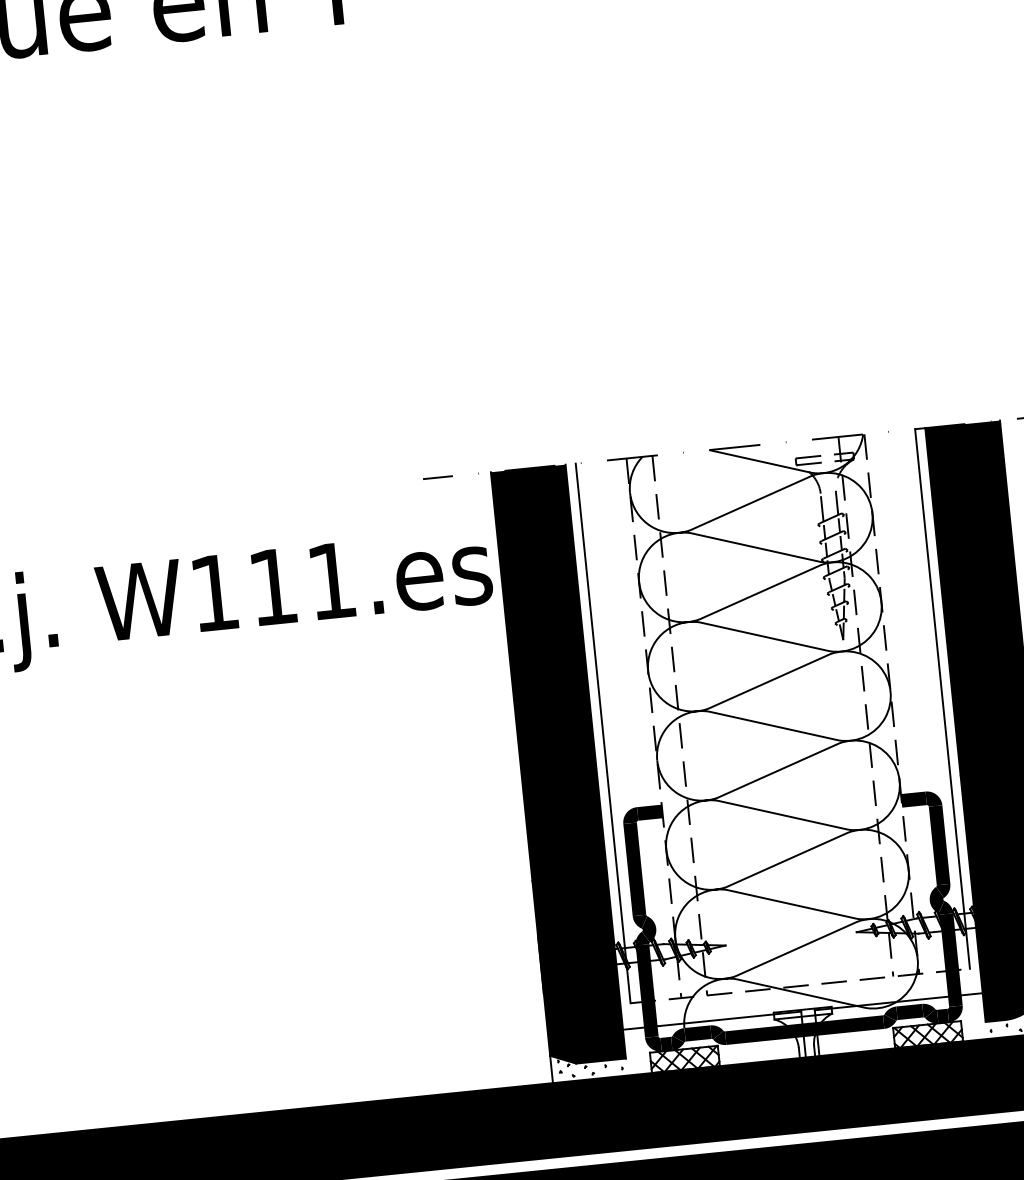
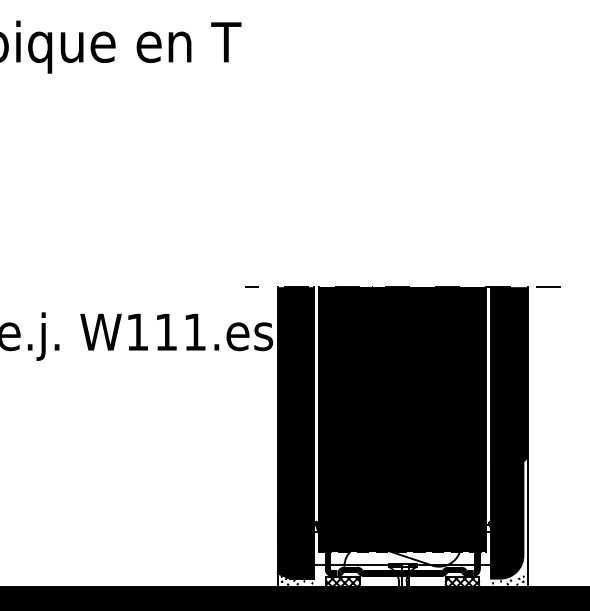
fill: (772, 716) -> (402, 419), added

